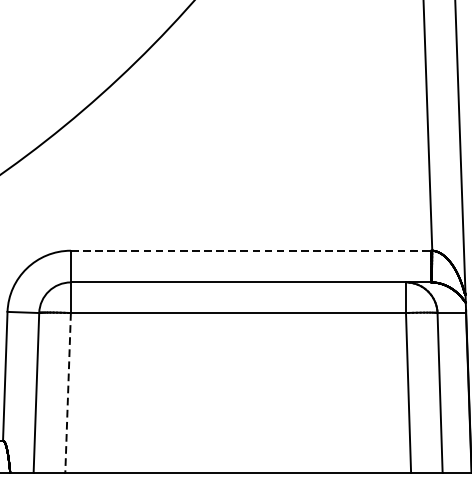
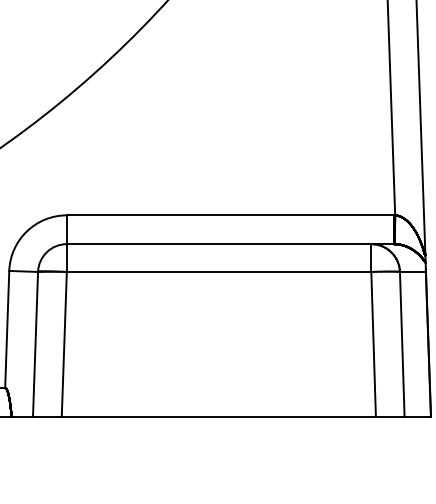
line: (251, 250) -> (230, 215), dashed -> solid
line: (68, 392) -> (64, 344), dashed -> solid

